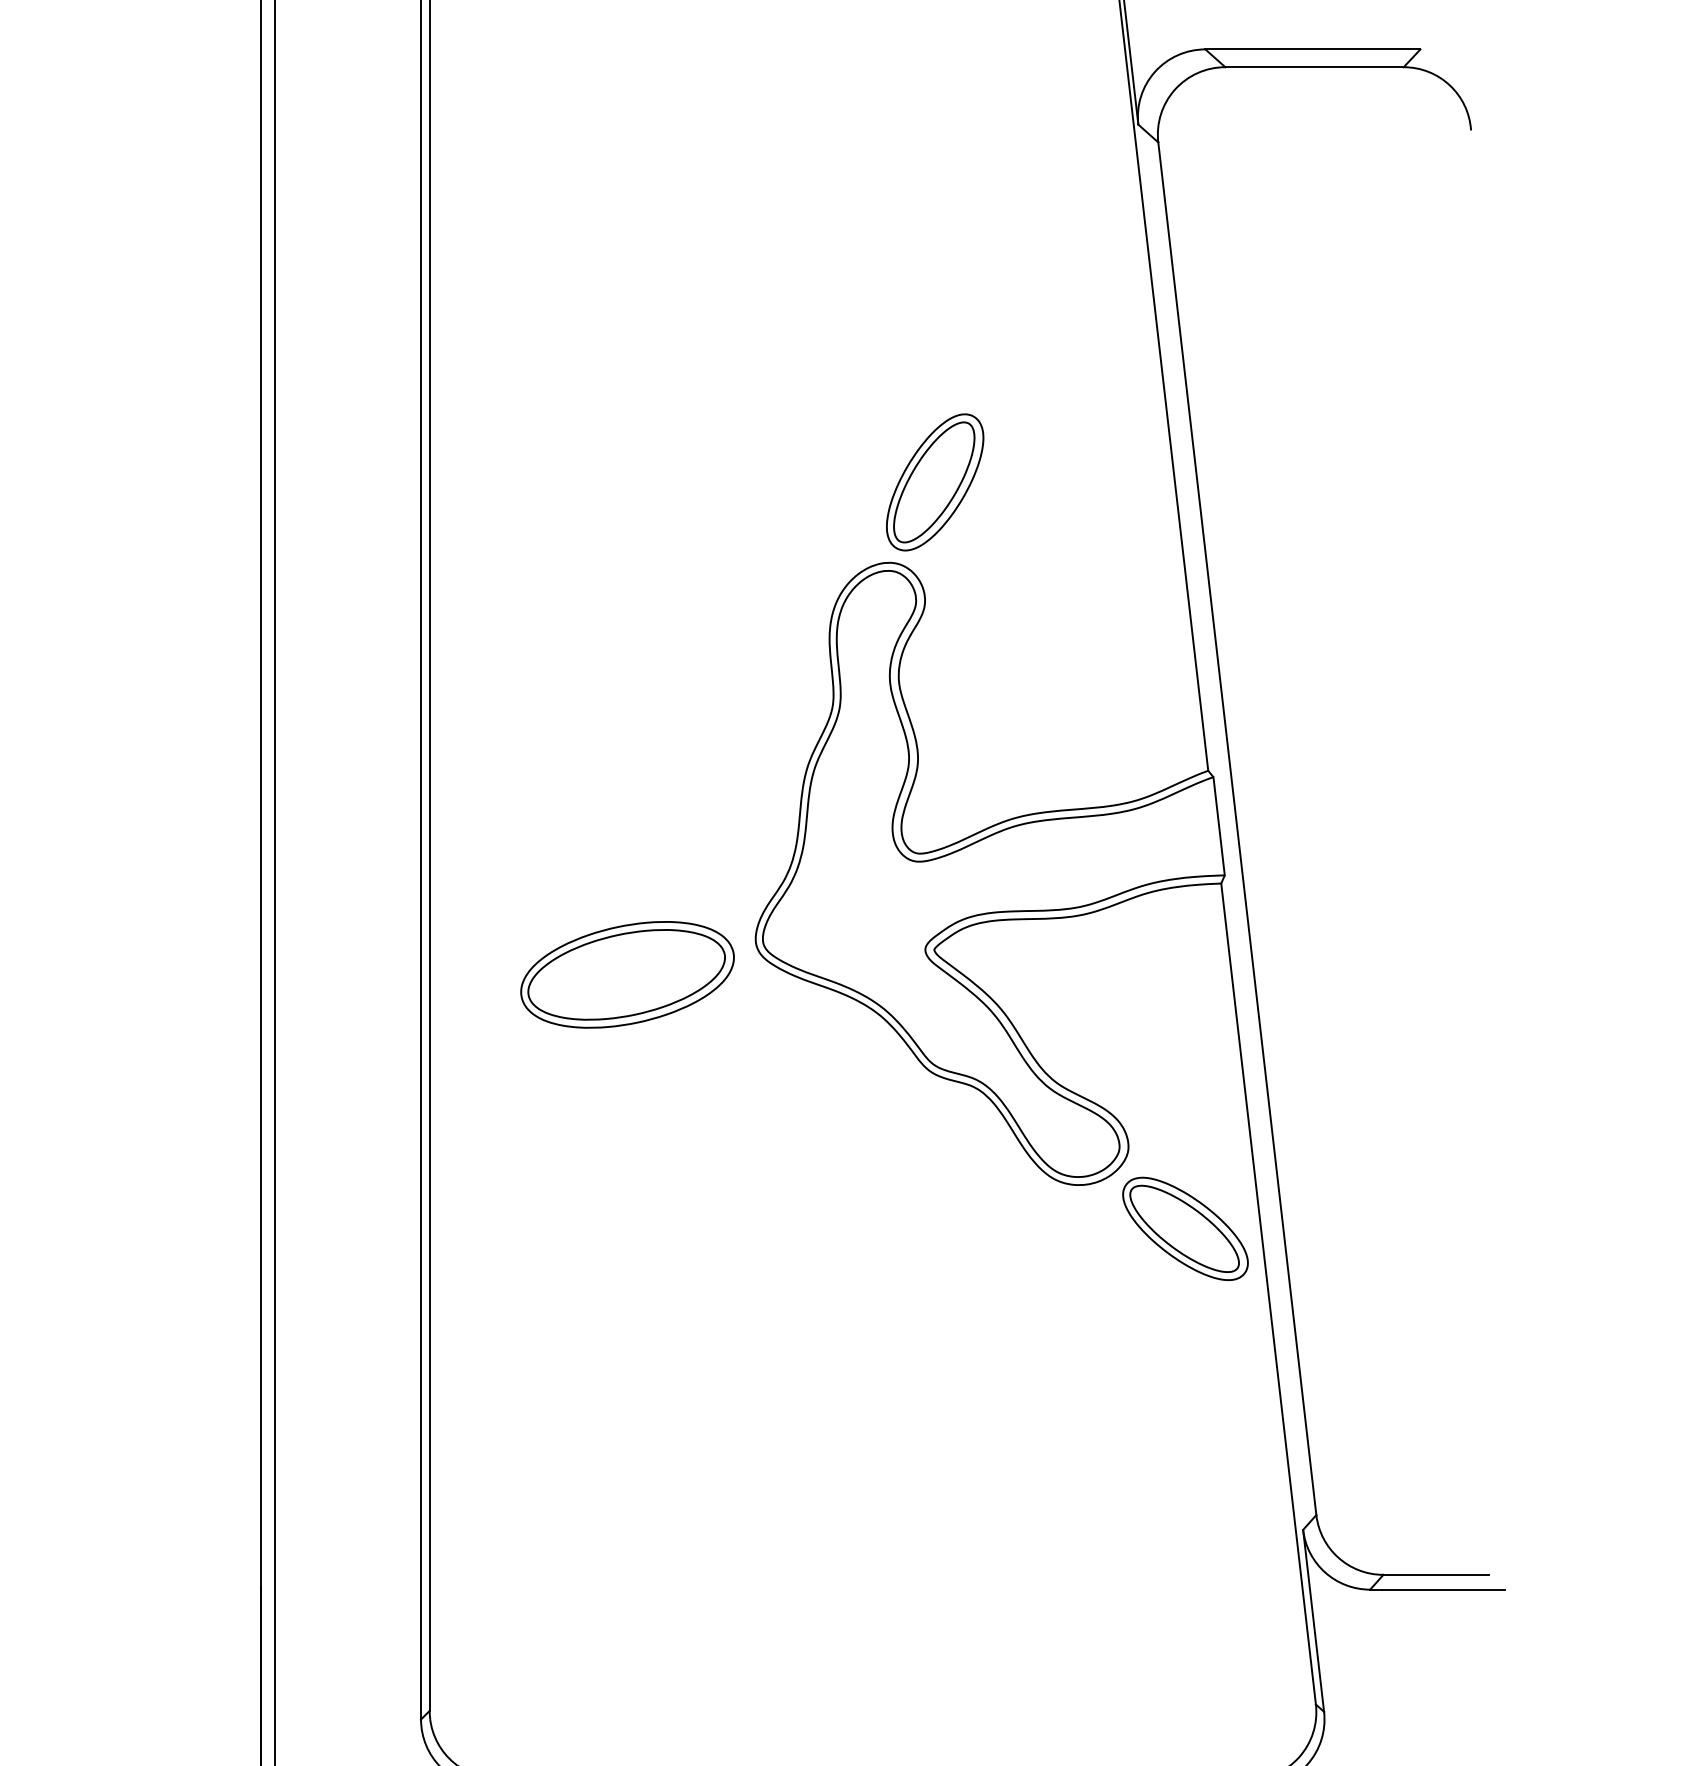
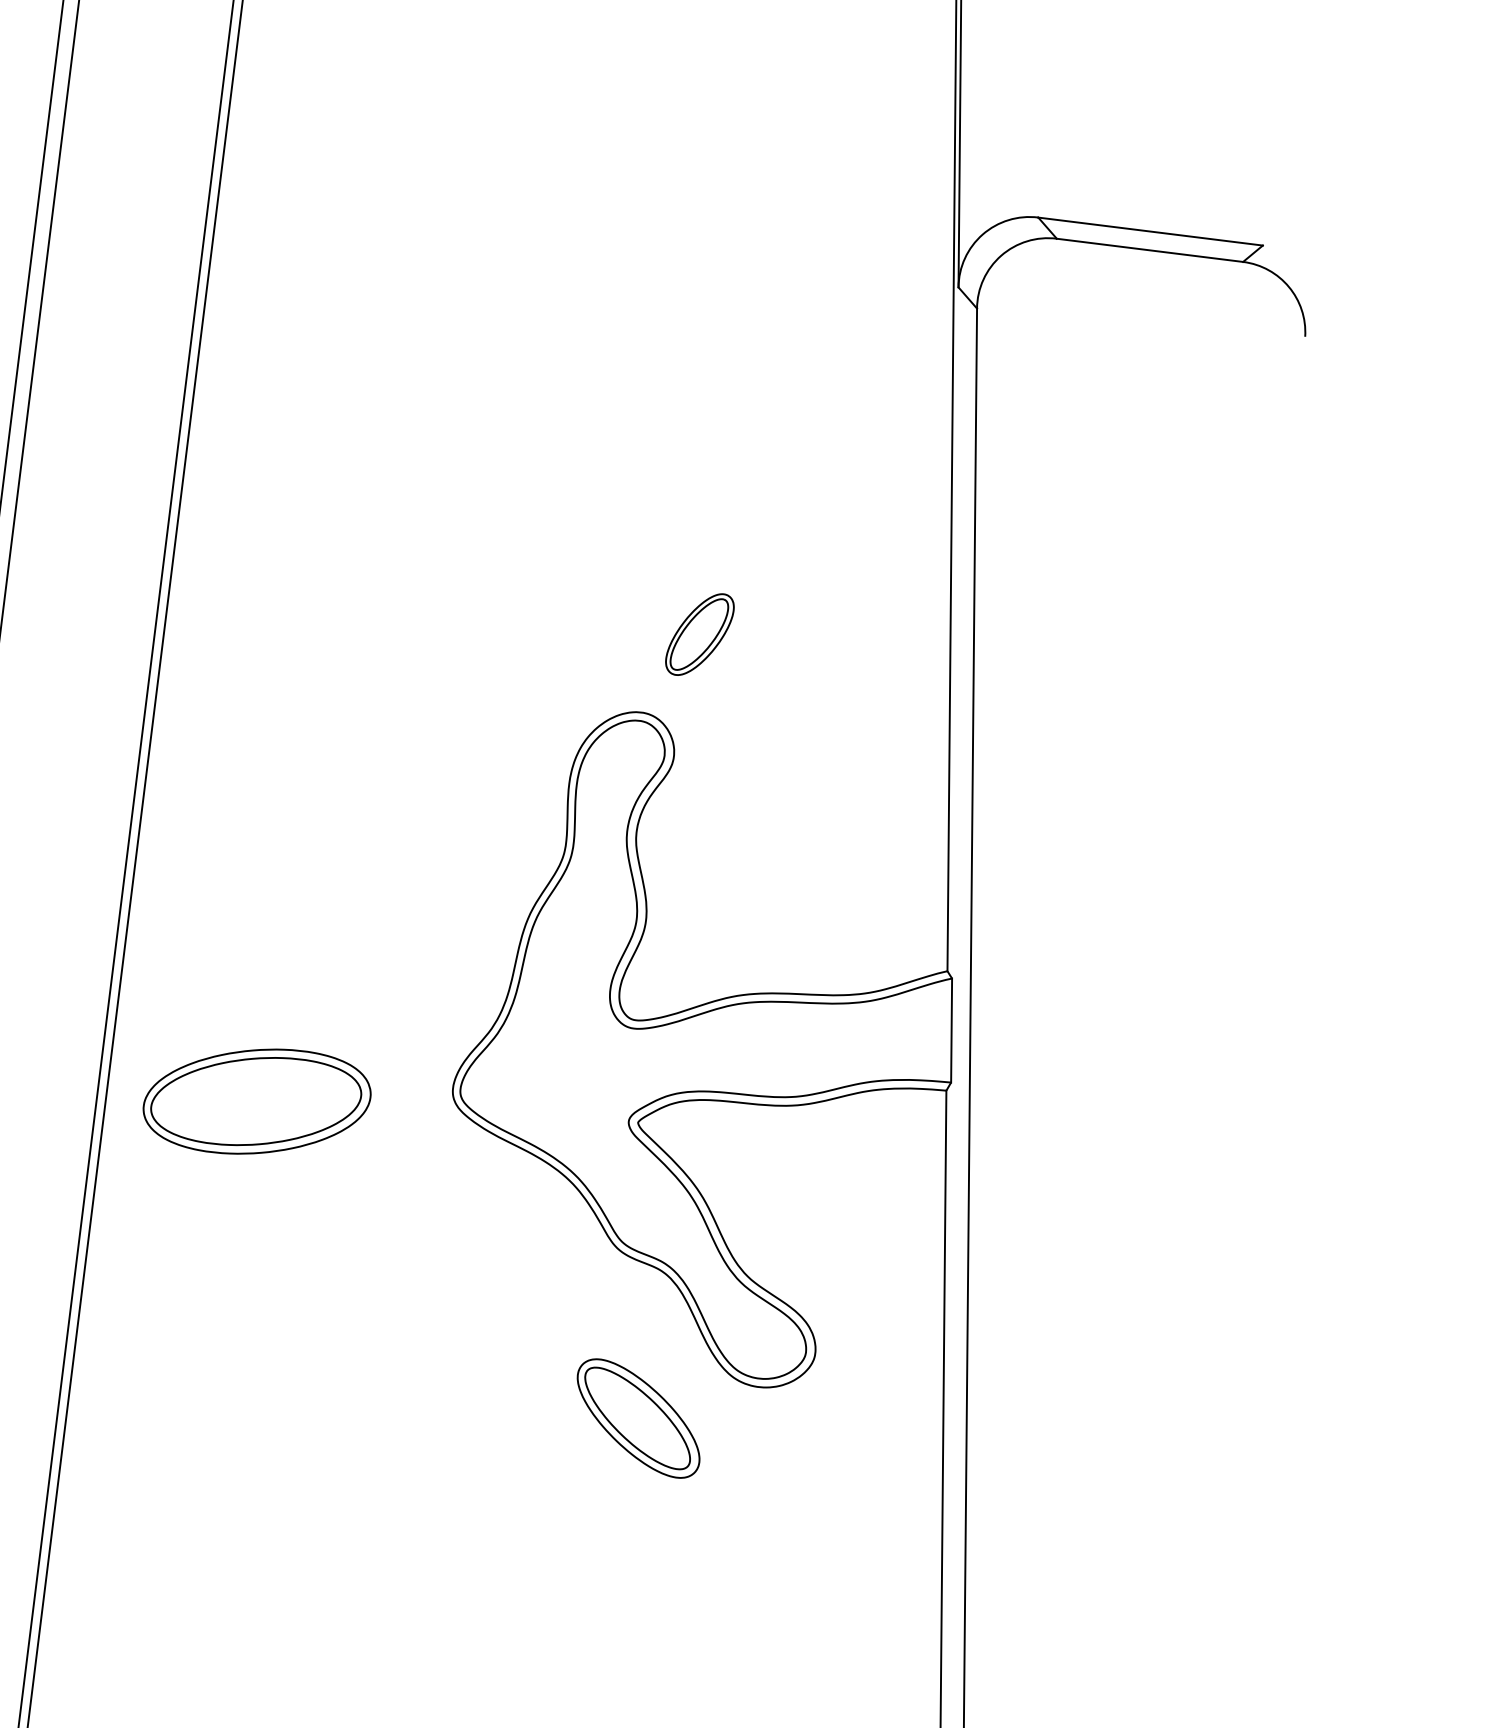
part: (935, 482) -> (700, 634), size x0.6
part: (627, 974) -> (257, 1101), moved
part: (1185, 1228) -> (638, 1418), moved

